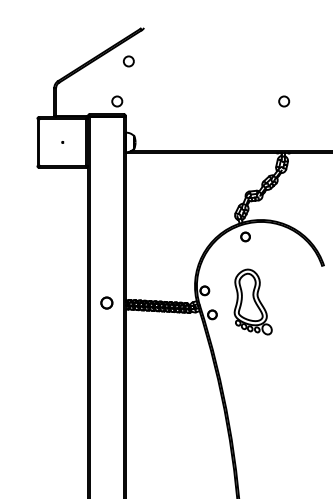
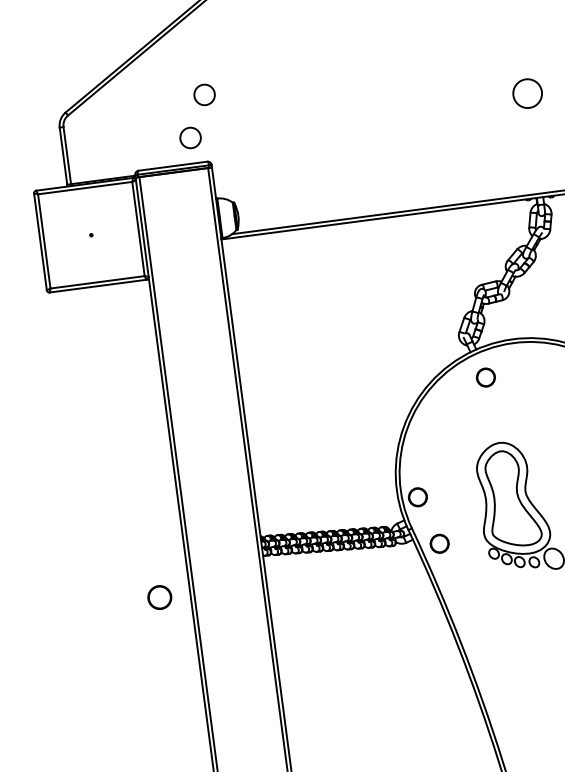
circle: (128, 61) -> (203, 95), moved
circle: (284, 101) -> (528, 93), size x1.4
circle: (106, 302) -> (158, 596), moved

